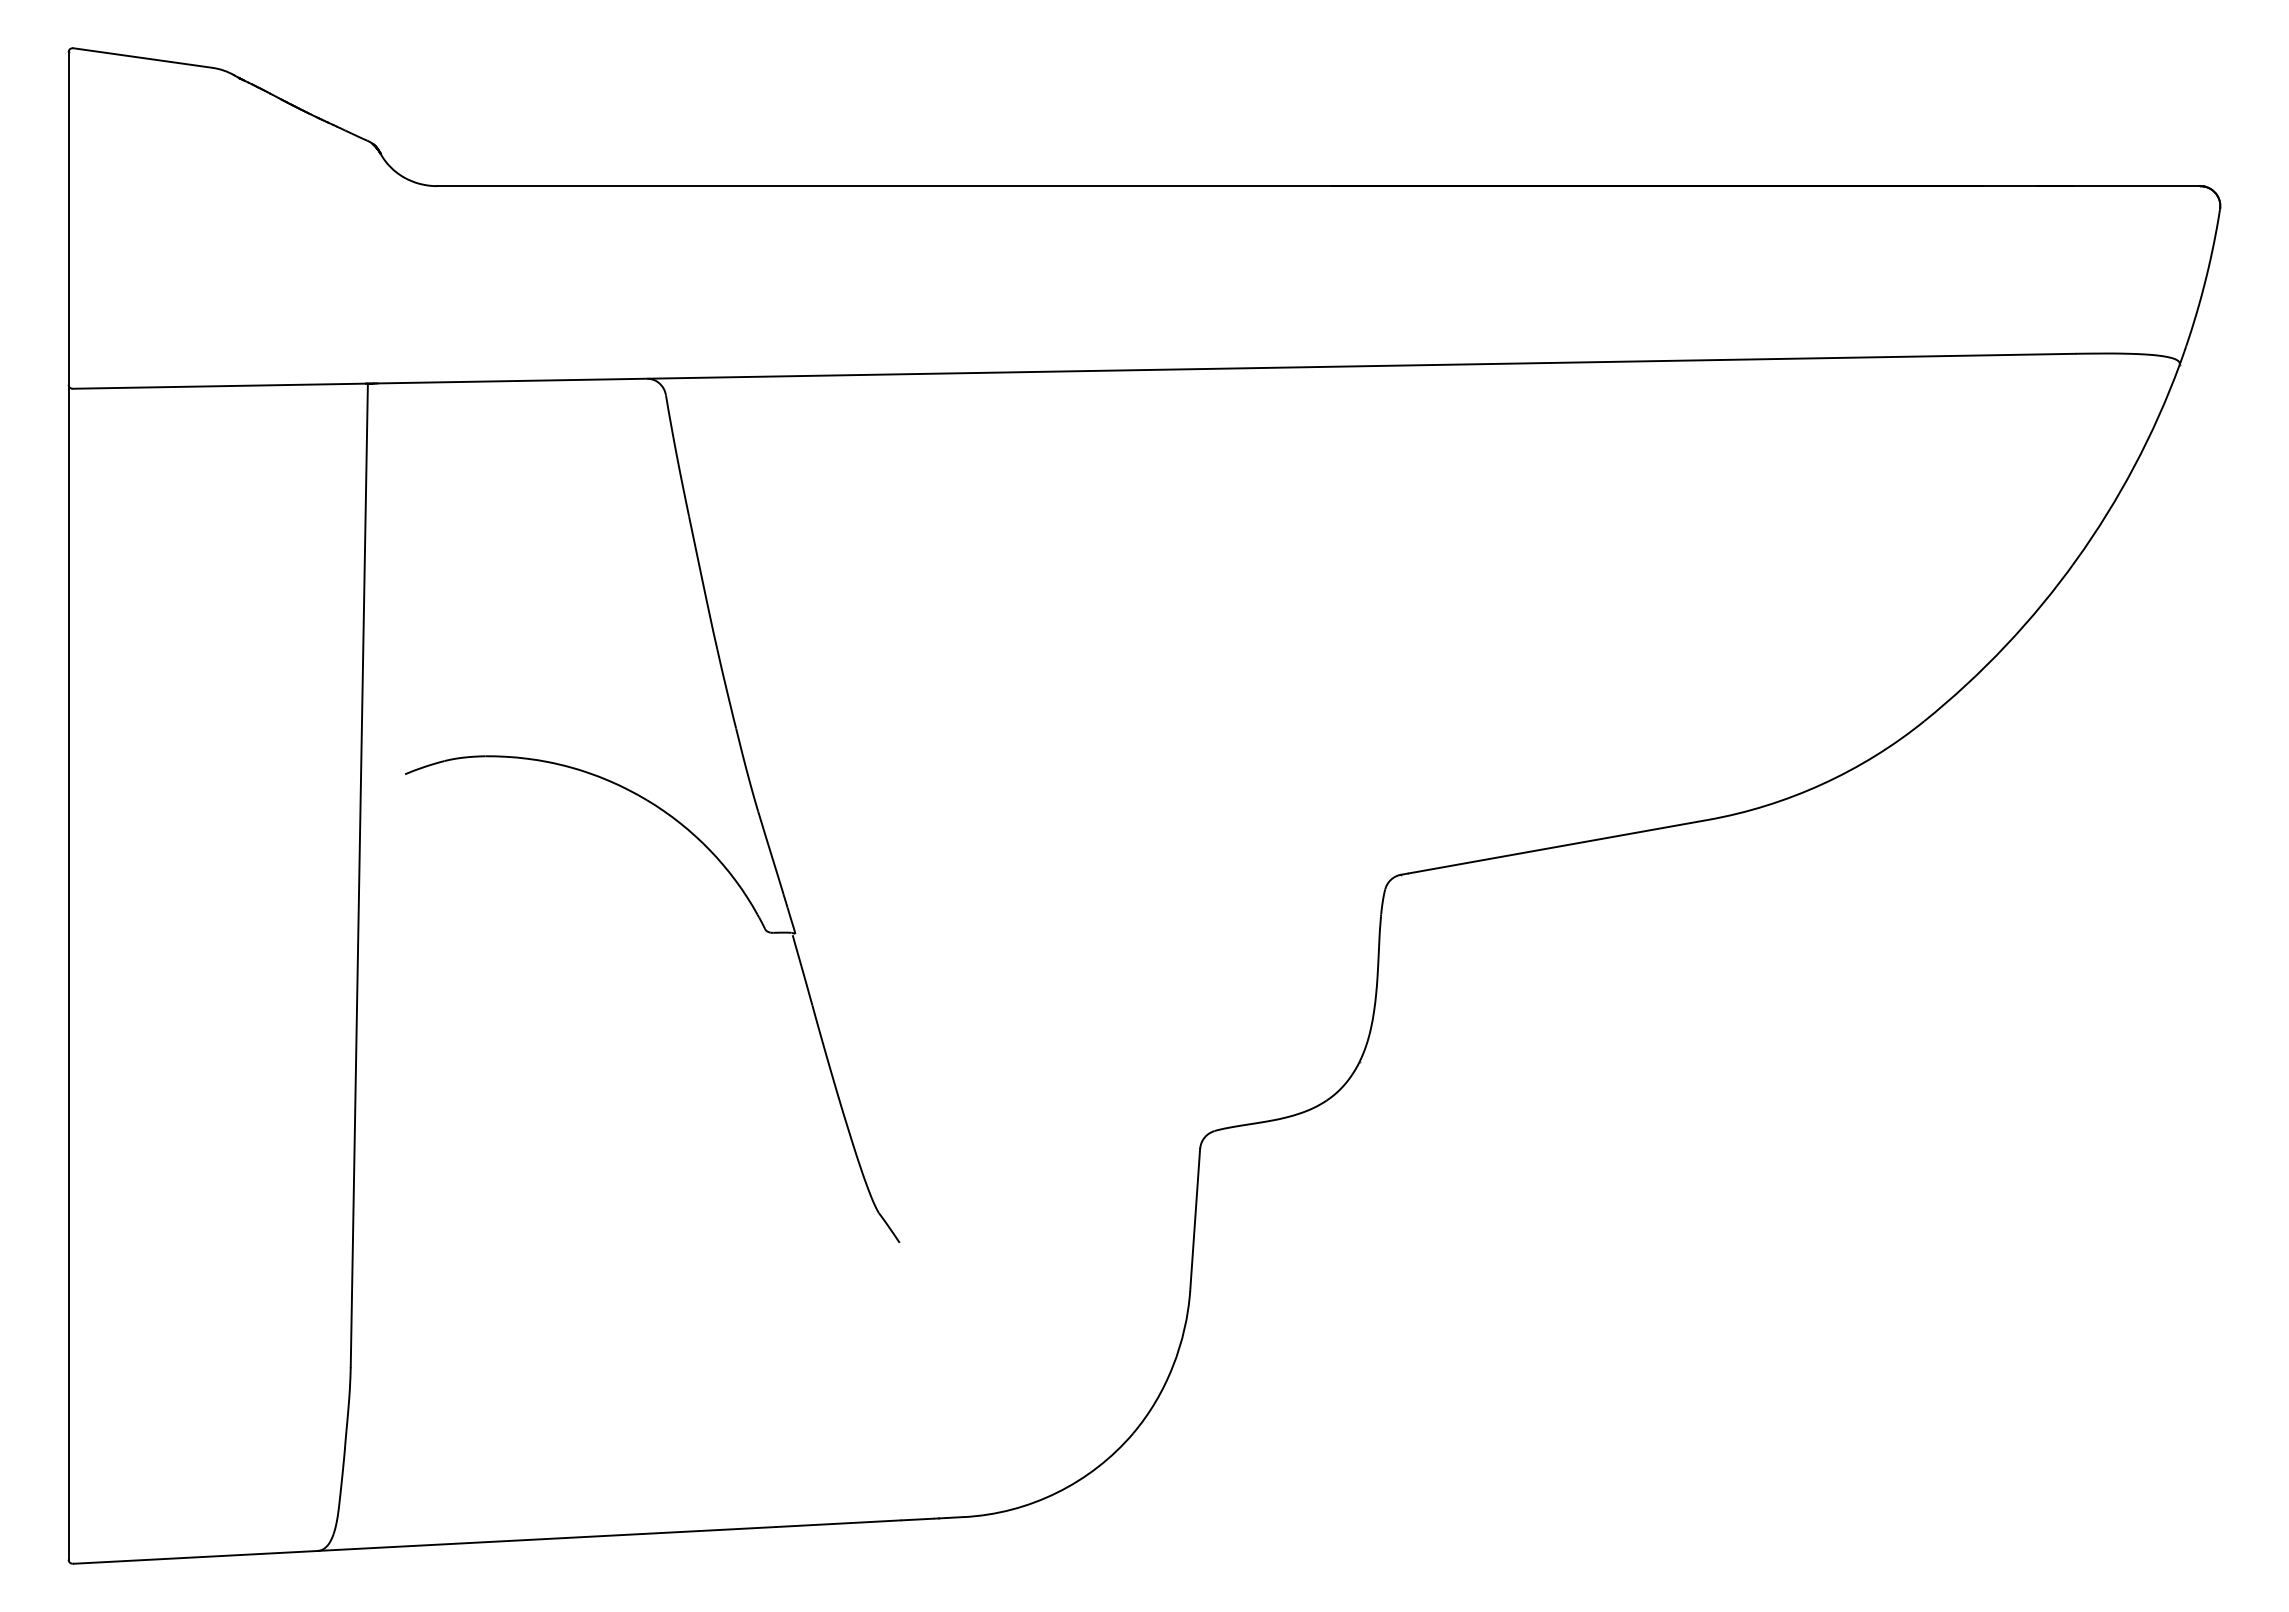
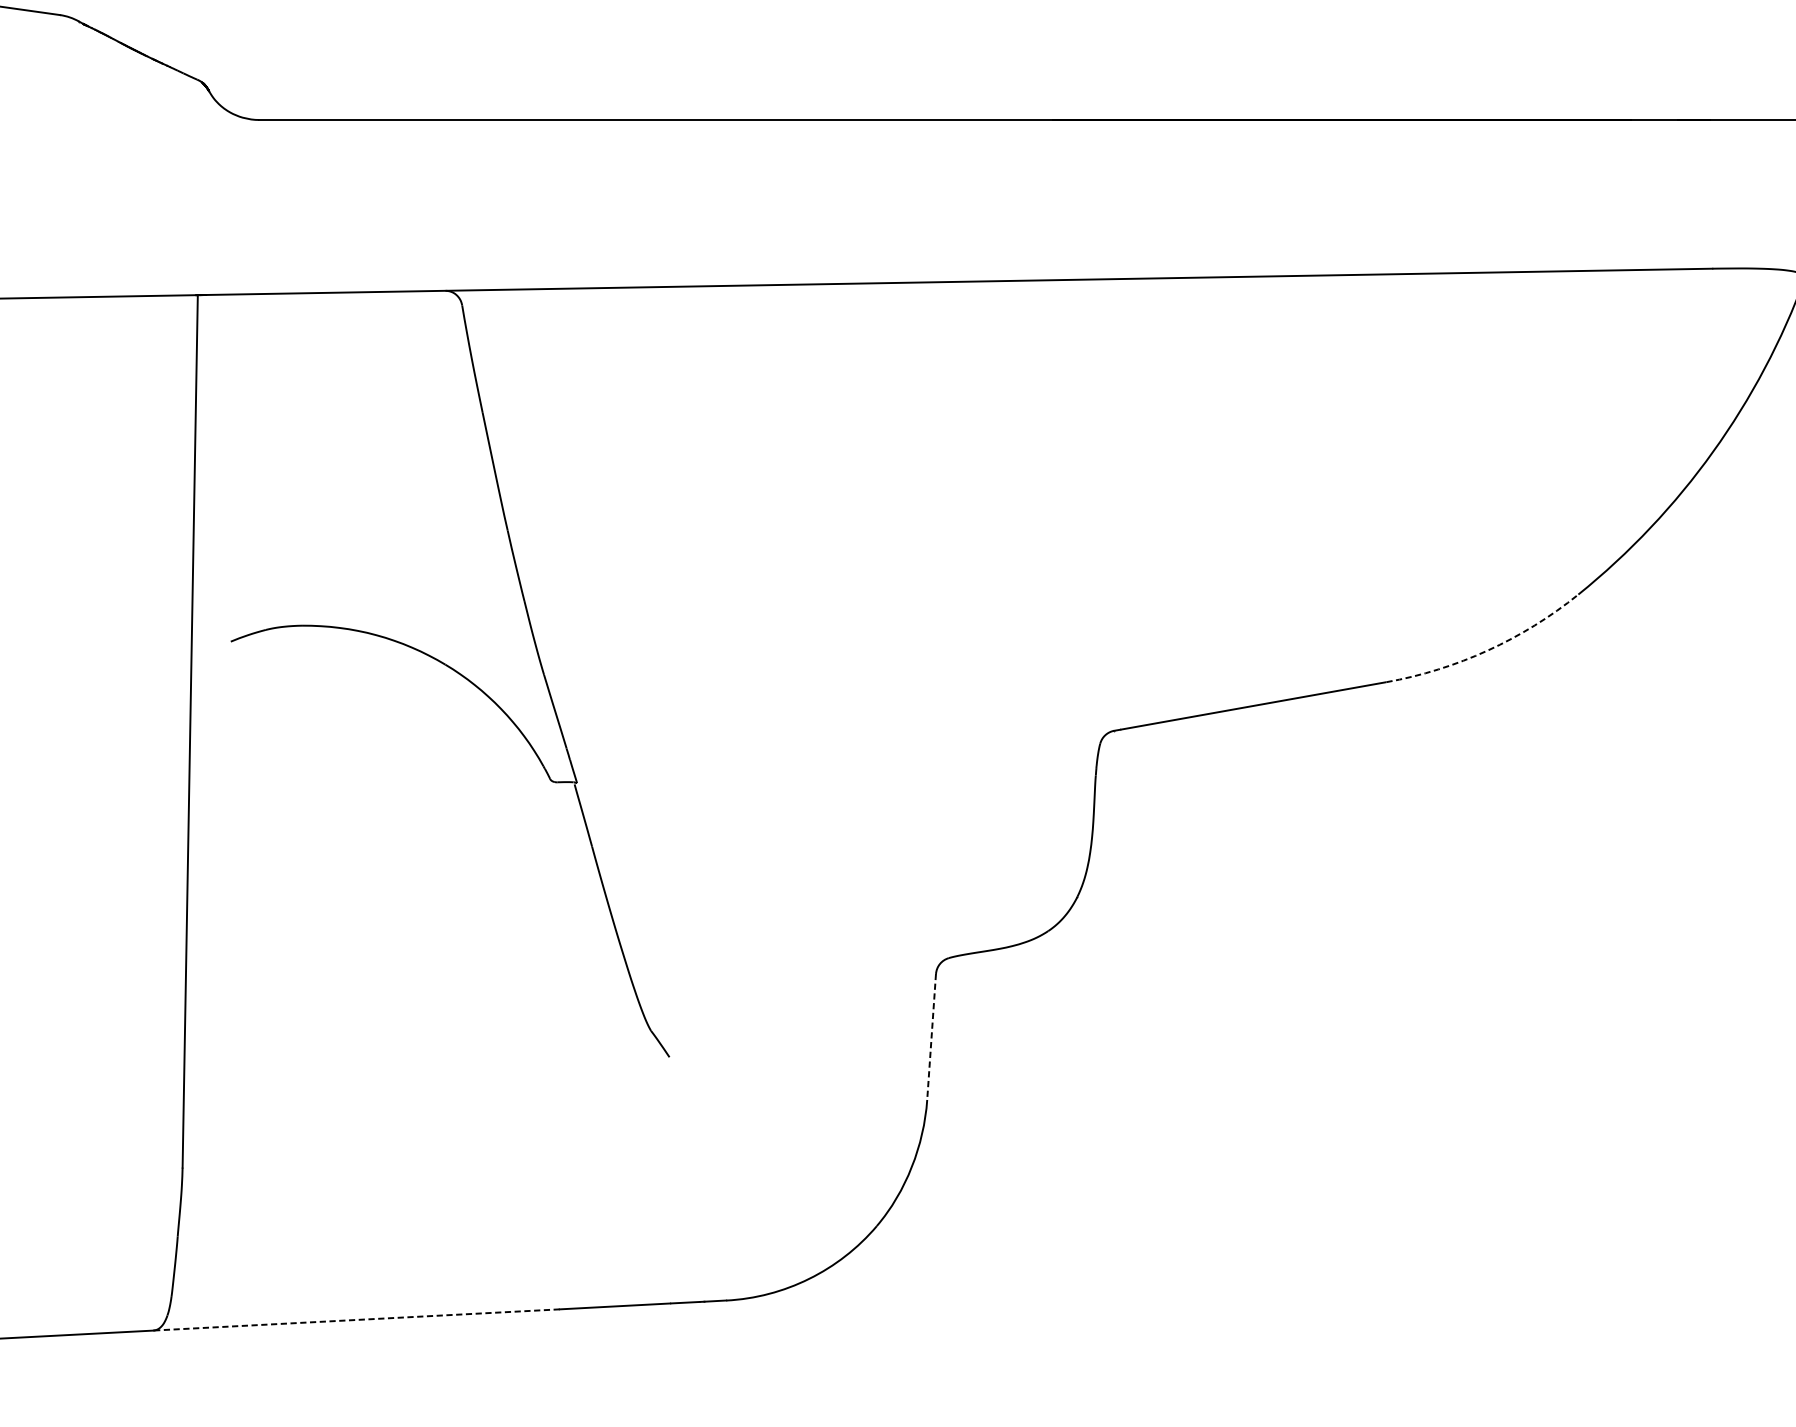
arc: (1822, 784) -> (1488, 650), solid -> dashed
line: (1195, 1220) -> (931, 1037), solid -> dashed
line: (547, 1538) -> (357, 1319), solid -> dashed

